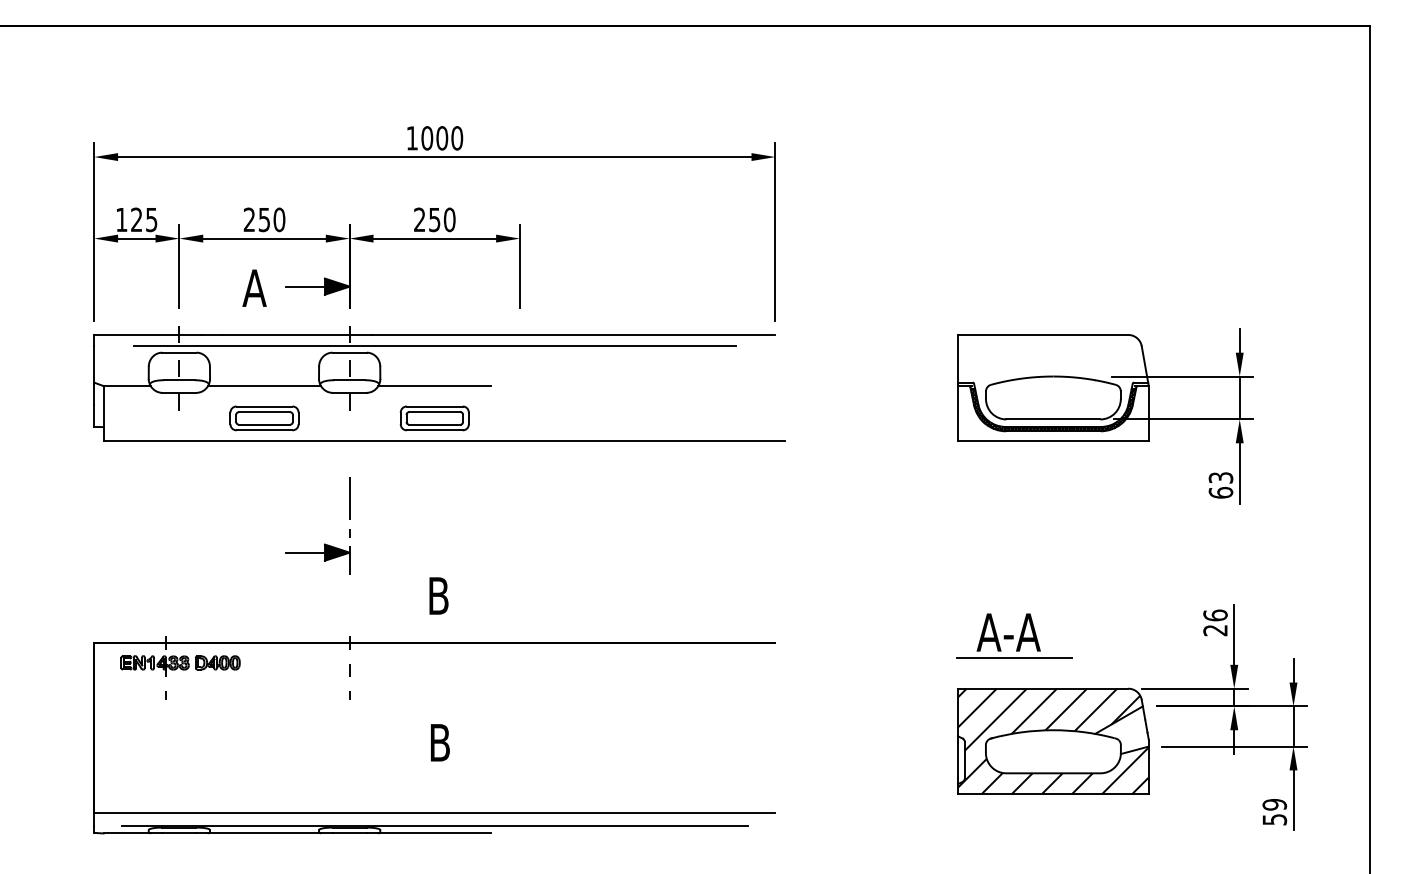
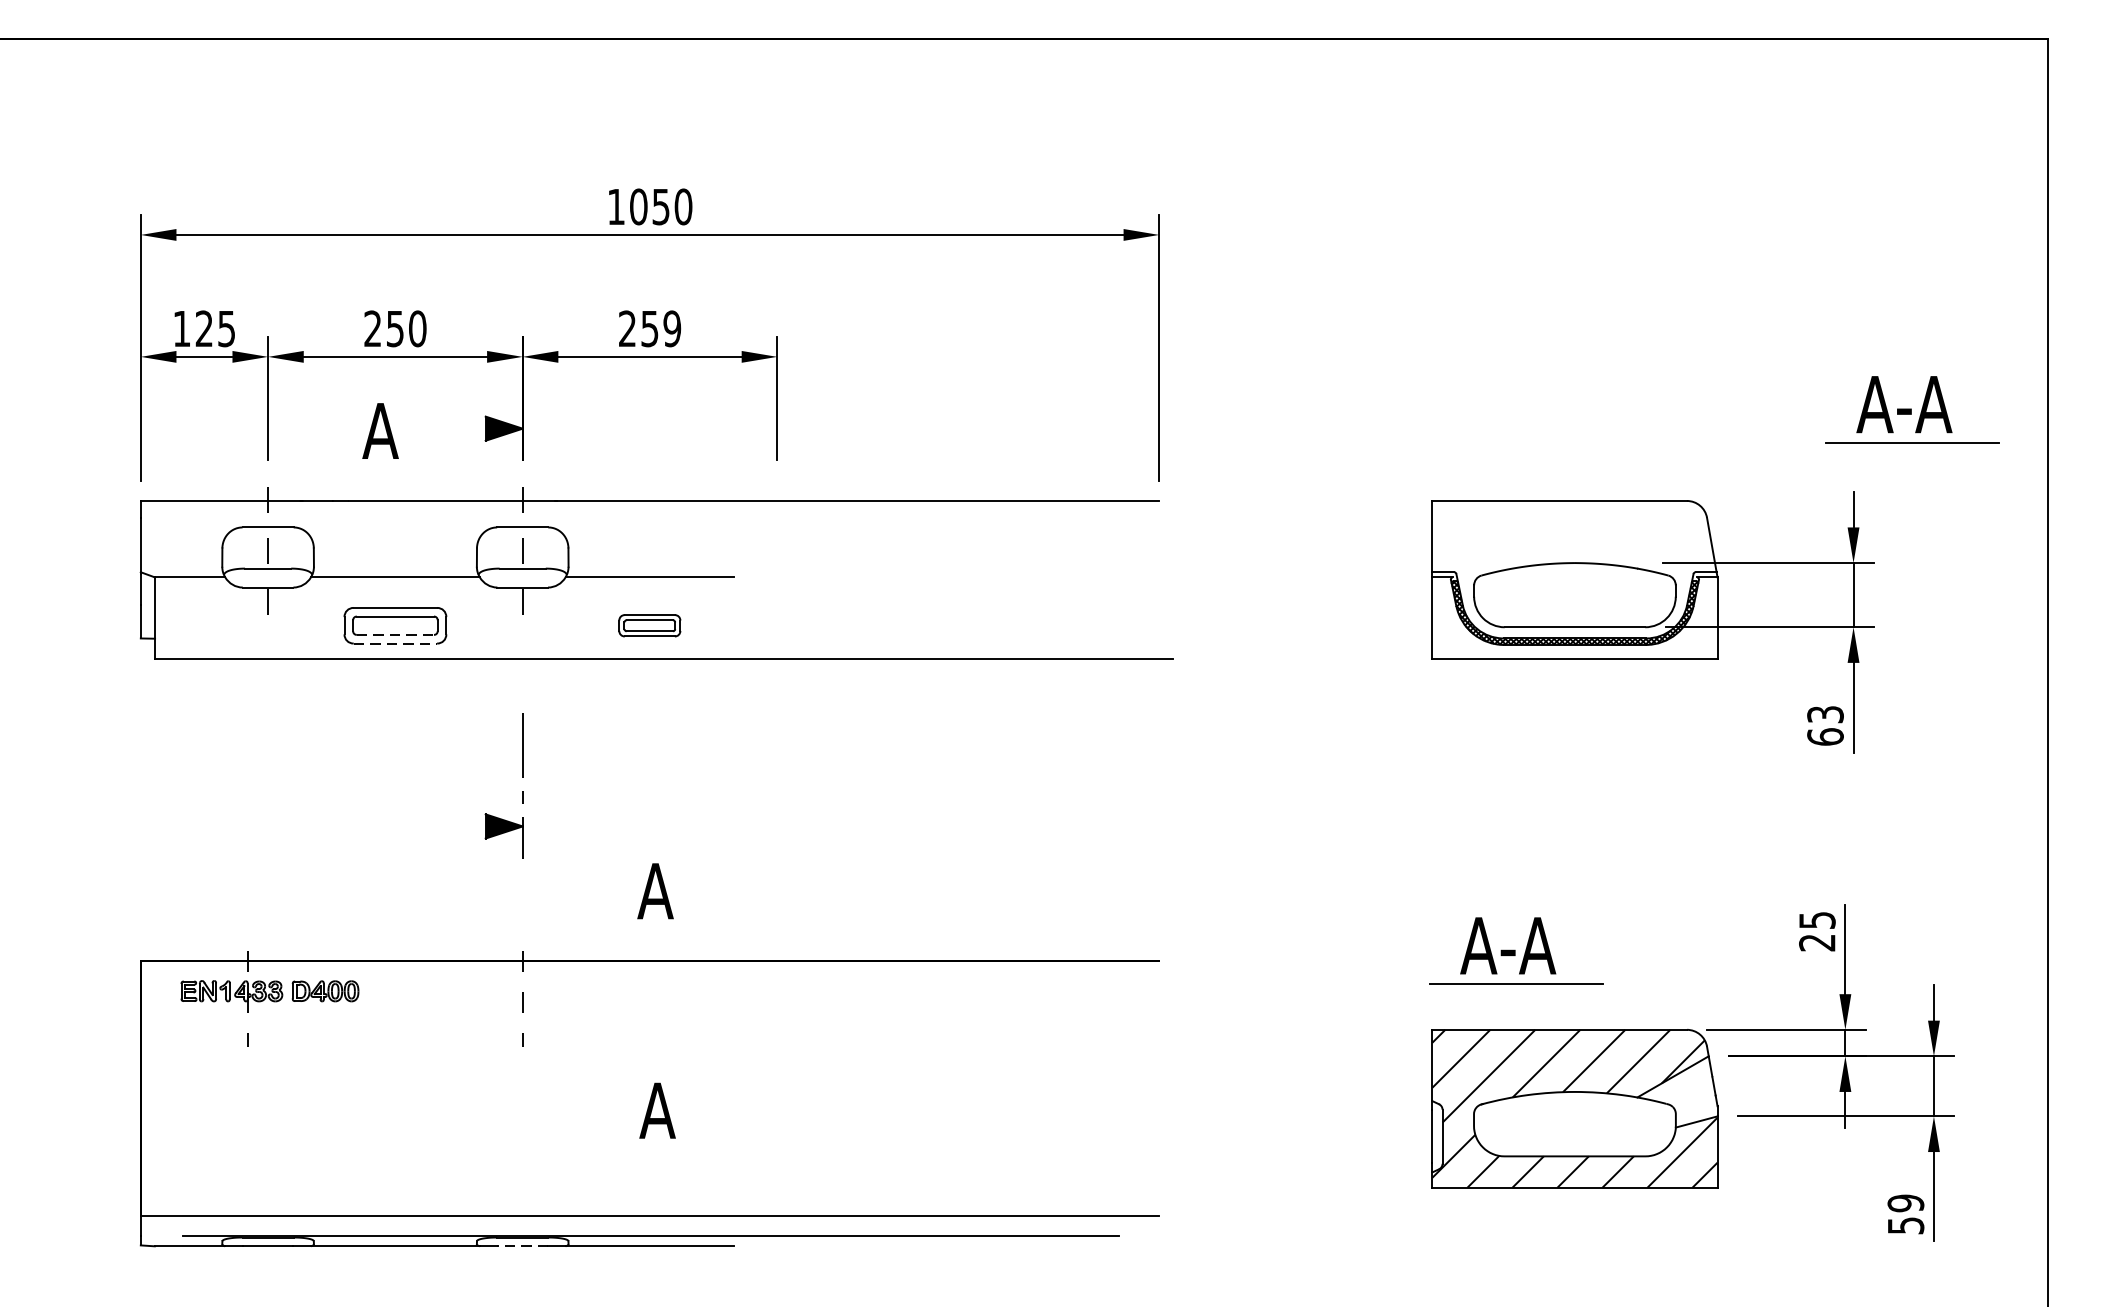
text: (442, 138) -> (661, 207), 1000 -> 1050
text: (449, 219) -> (671, 328), 250 -> 259
part: (1279, 273) -> (1912, 409), added
line: (305, 286) -> (456, 428), removed
line: (434, 346) -> (649, 518), removed
part: (434, 418) -> (649, 625), size x0.6
line: (264, 424) -> (395, 634), solid -> dashed
line: (264, 430) -> (395, 643), solid -> dashed
line: (305, 552) -> (456, 826), removed
text: (438, 595) -> (655, 890), B -> A
text: (1215, 615) -> (1817, 920), 26 -> 25
text: (439, 742) -> (657, 1110), B -> A
line: (349, 833) -> (522, 1246), solid -> dashed

